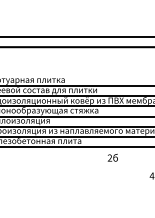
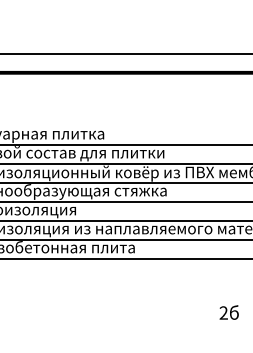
text: (112, 157) -> (228, 312), moved

